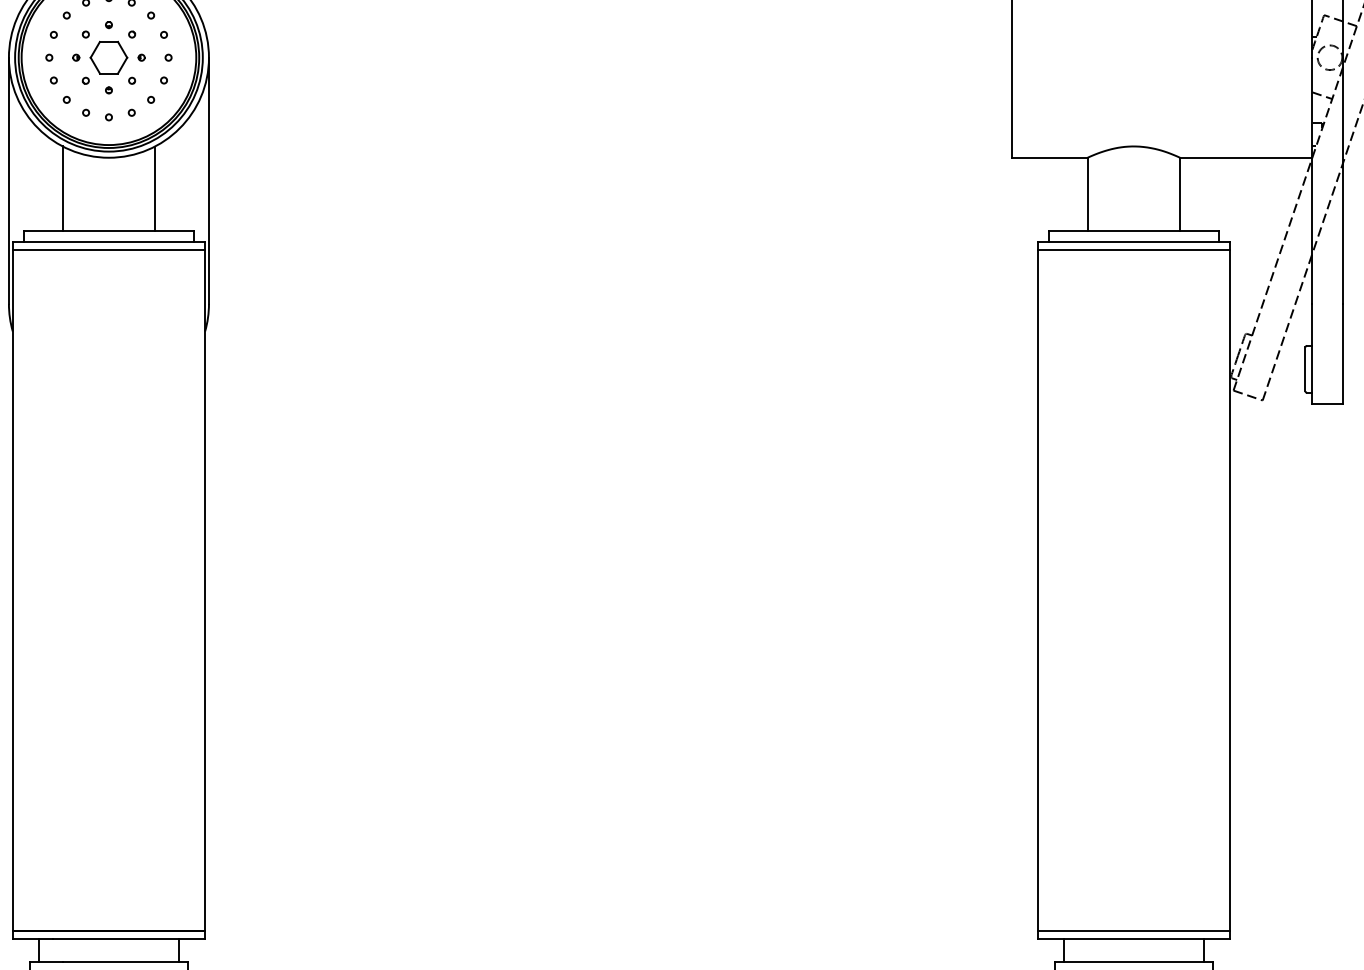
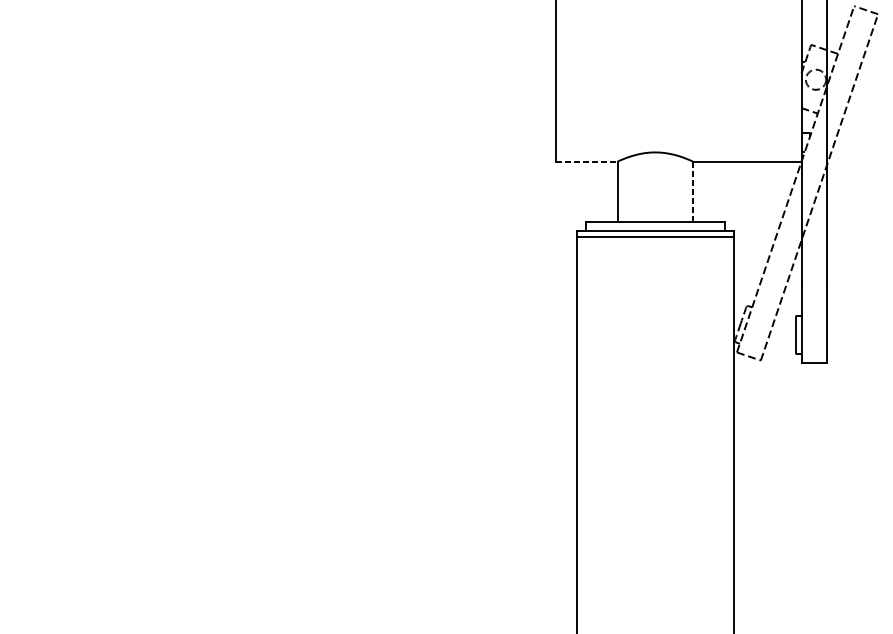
line: (1050, 157) -> (587, 161), solid -> dashed
line: (1180, 194) -> (693, 191), solid -> dashed

